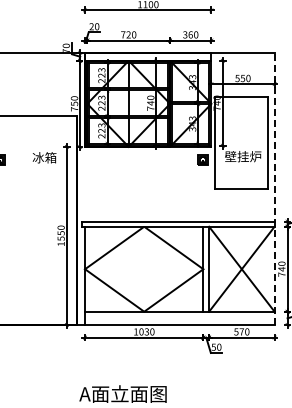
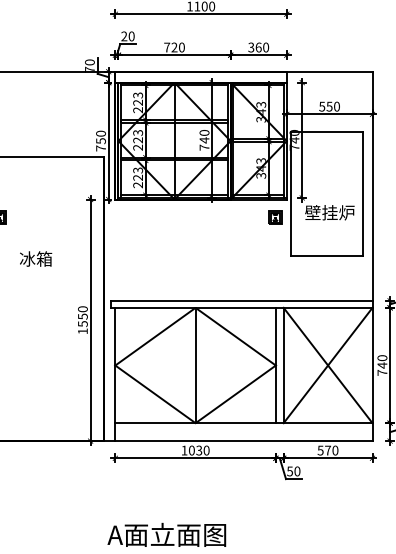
text: (44, 157) -> (35, 258), moved
line: (274, 188) -> (372, 255), dashed -> solid
line: (144, 268) -> (195, 364), added

